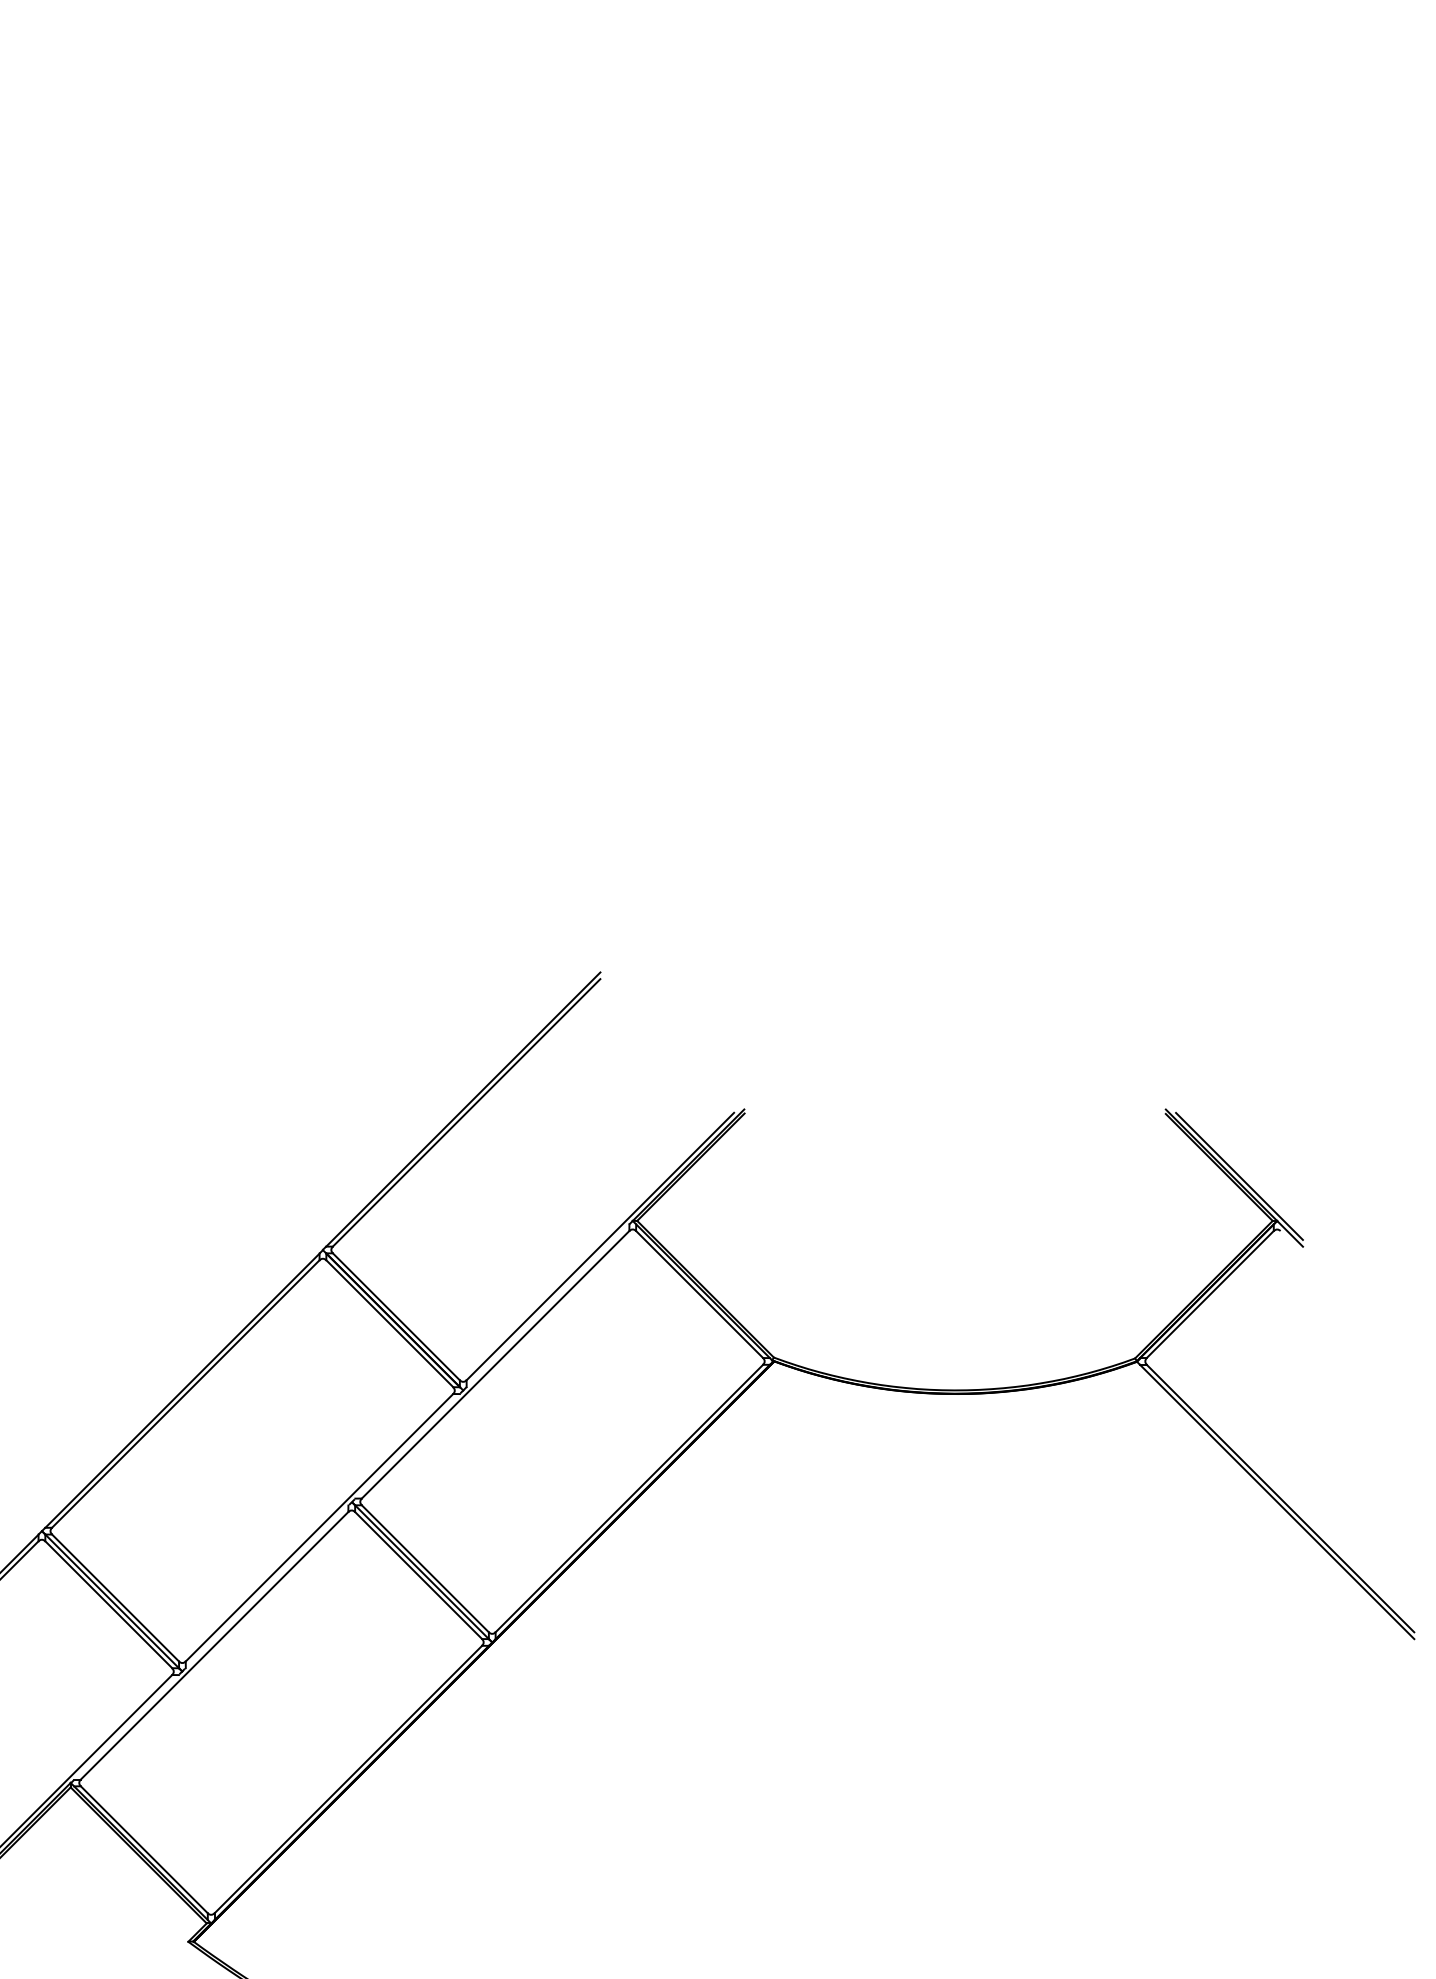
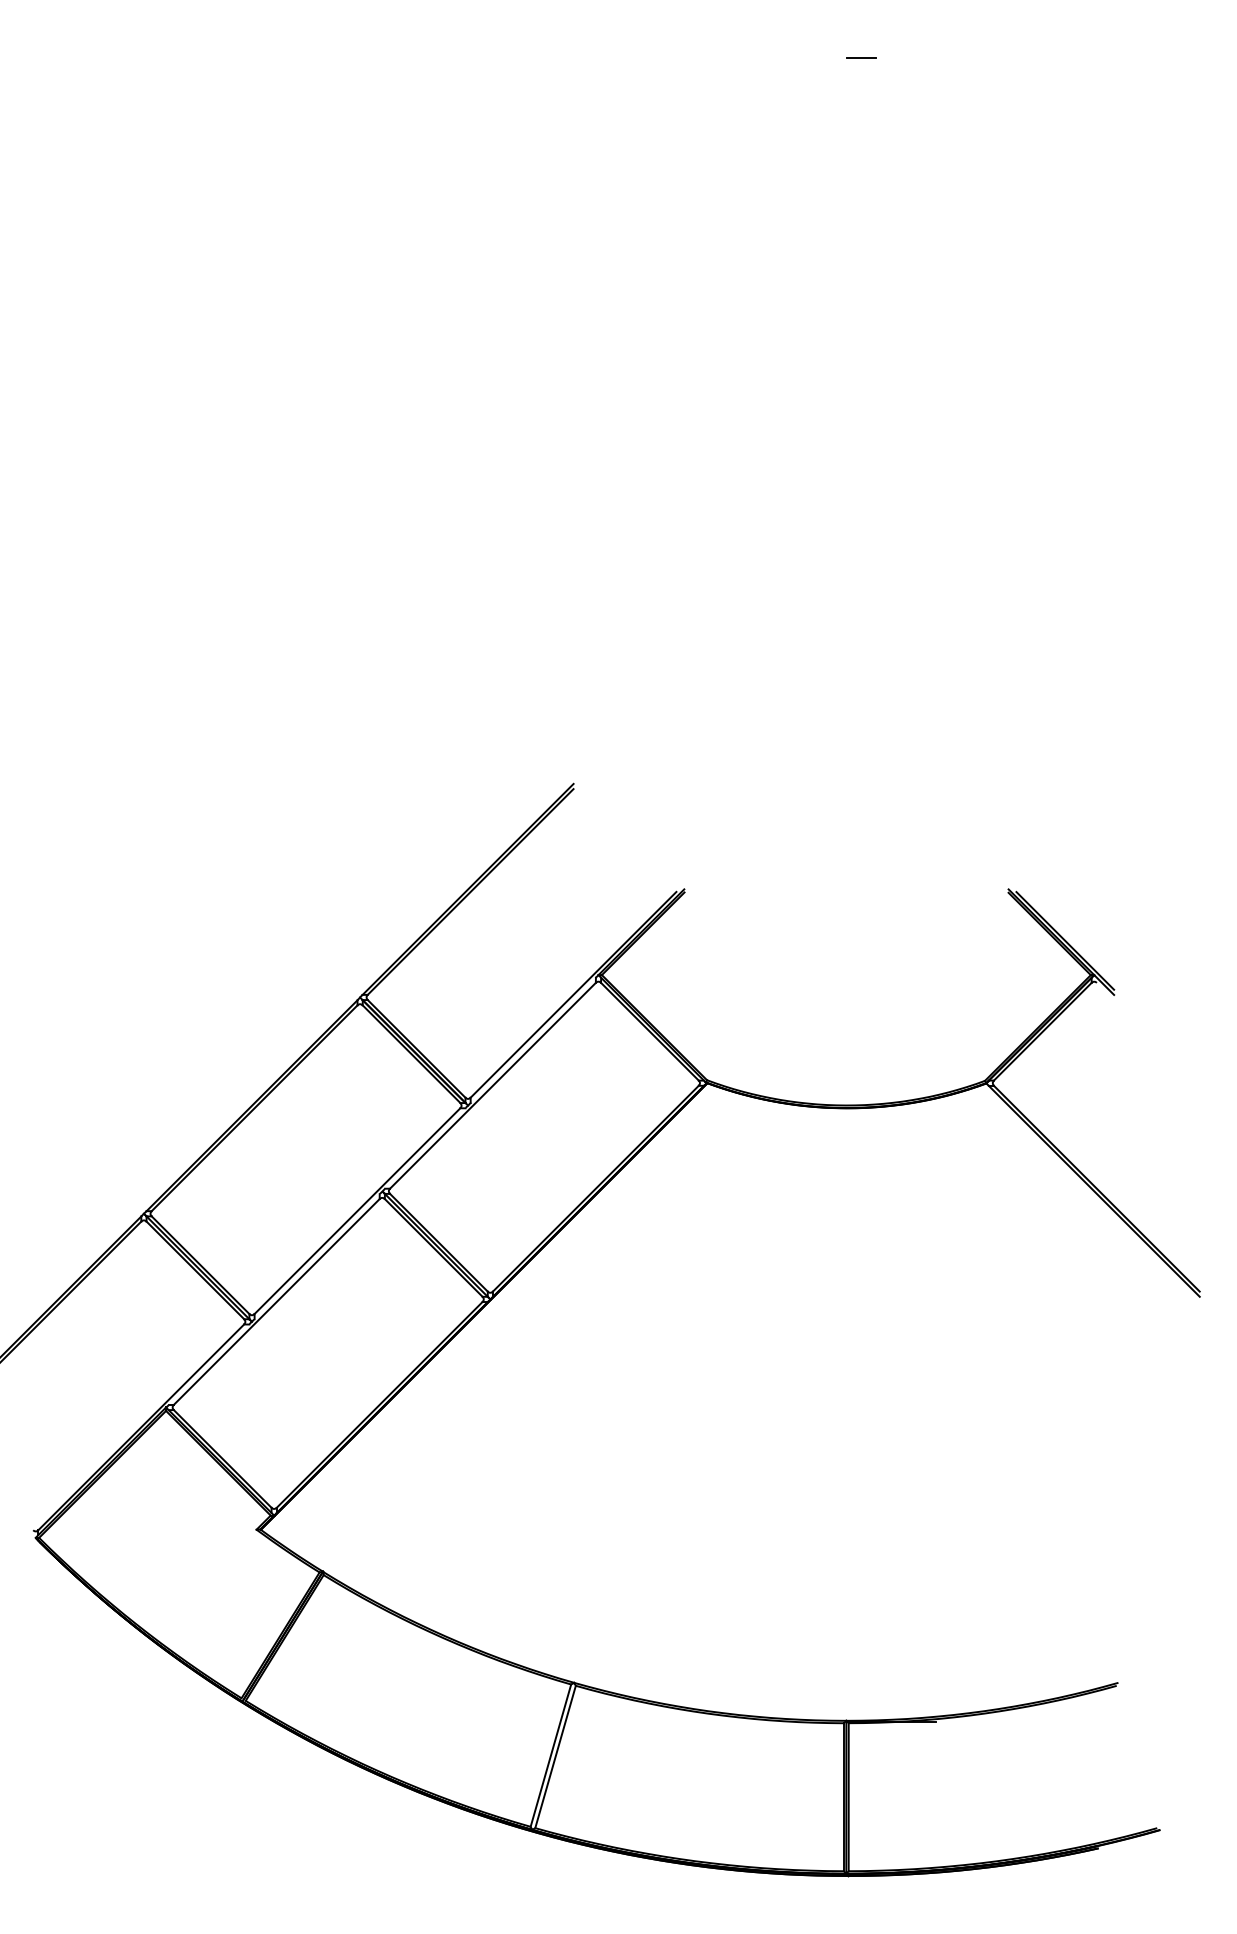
line: (973, 29) -> (860, 58), added

